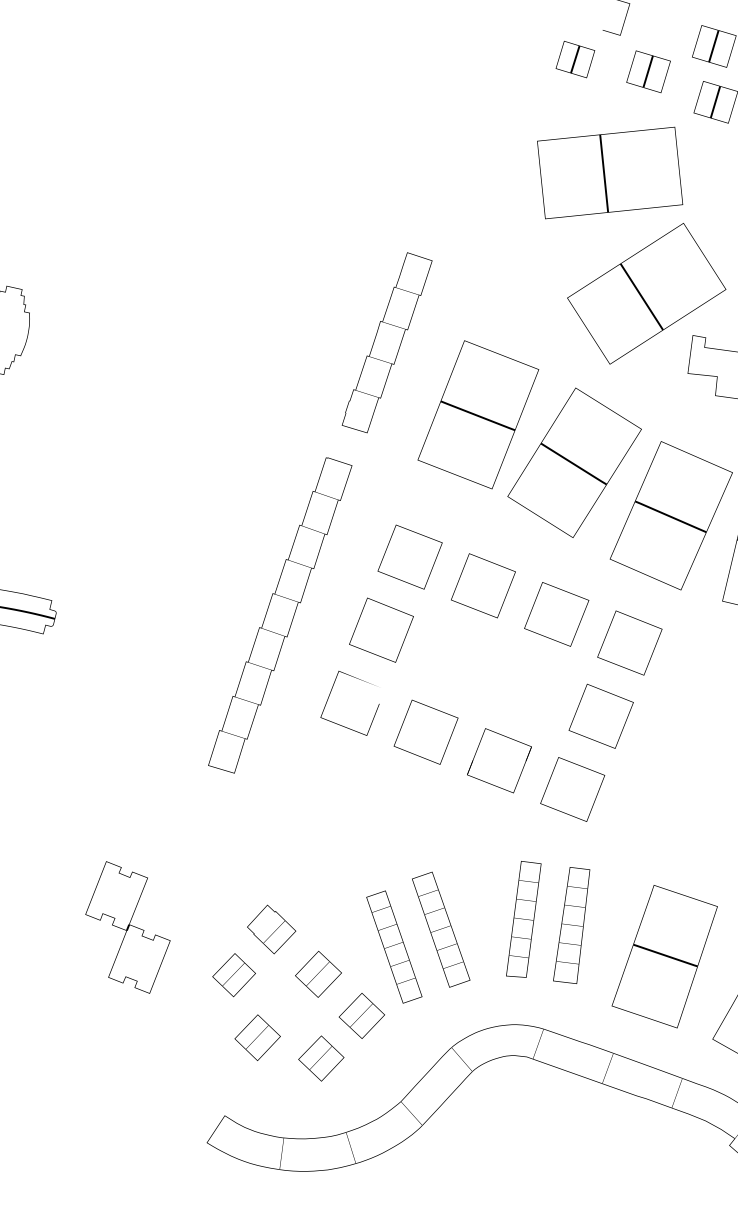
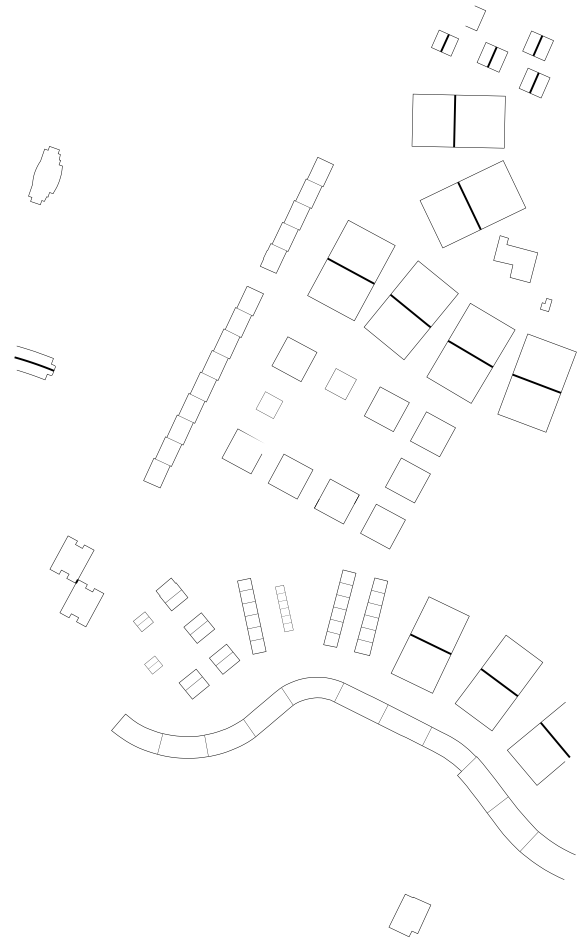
part: (483, 584) -> (340, 383), size x0.7
part: (381, 629) -> (269, 404), size x0.6
part: (441, 929) -> (284, 608), size x0.6
part: (234, 974) -> (143, 621), size x0.7
part: (257, 1036) -> (153, 664), size x0.6

